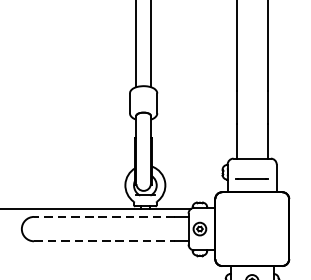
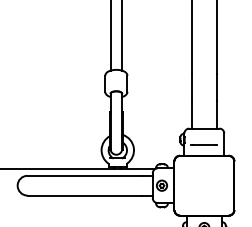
line: (104, 216) -> (84, 175), dashed -> solid
line: (105, 241) -> (85, 195), dashed -> solid

